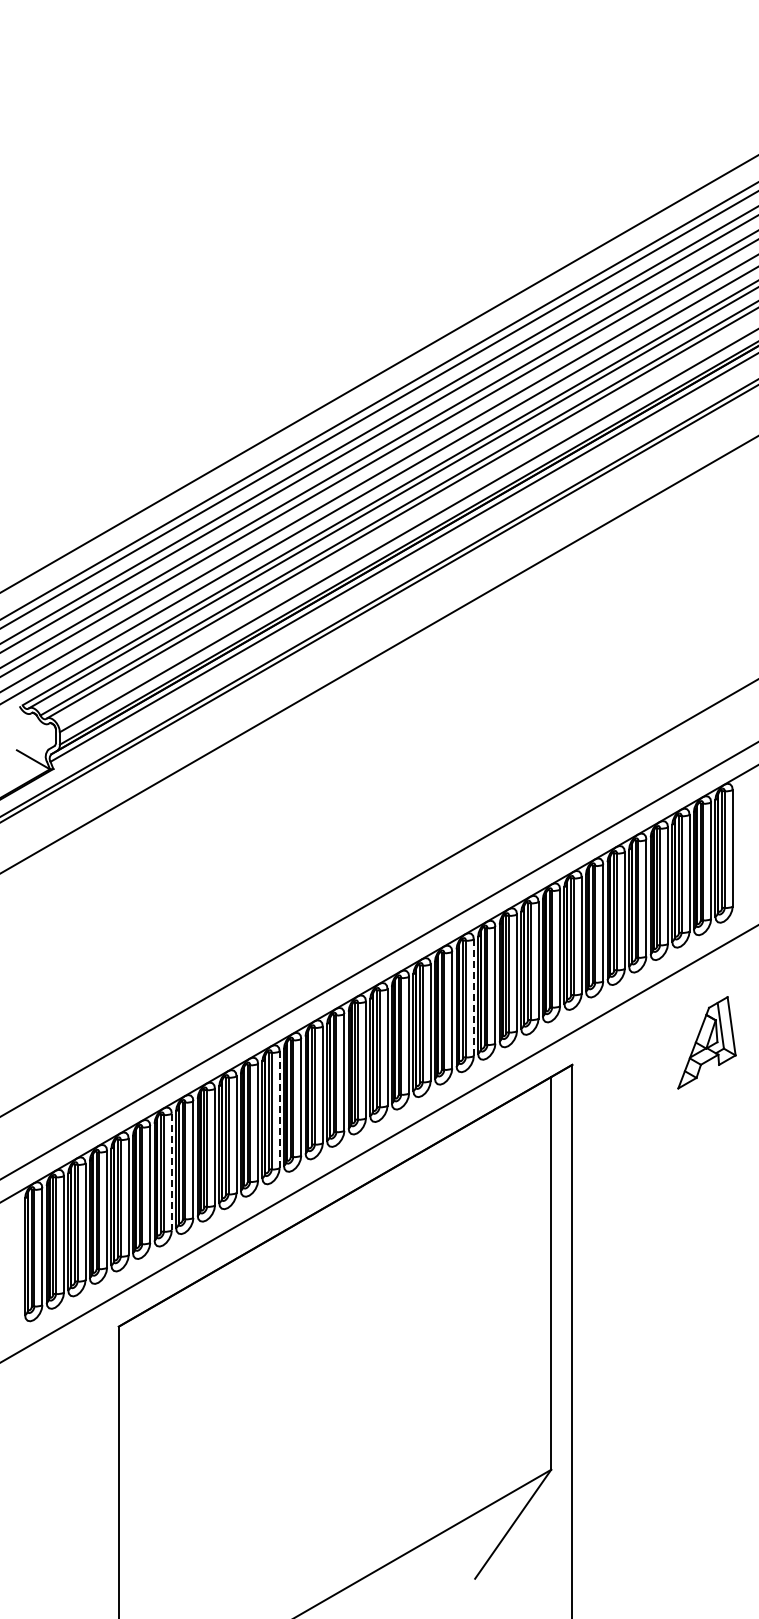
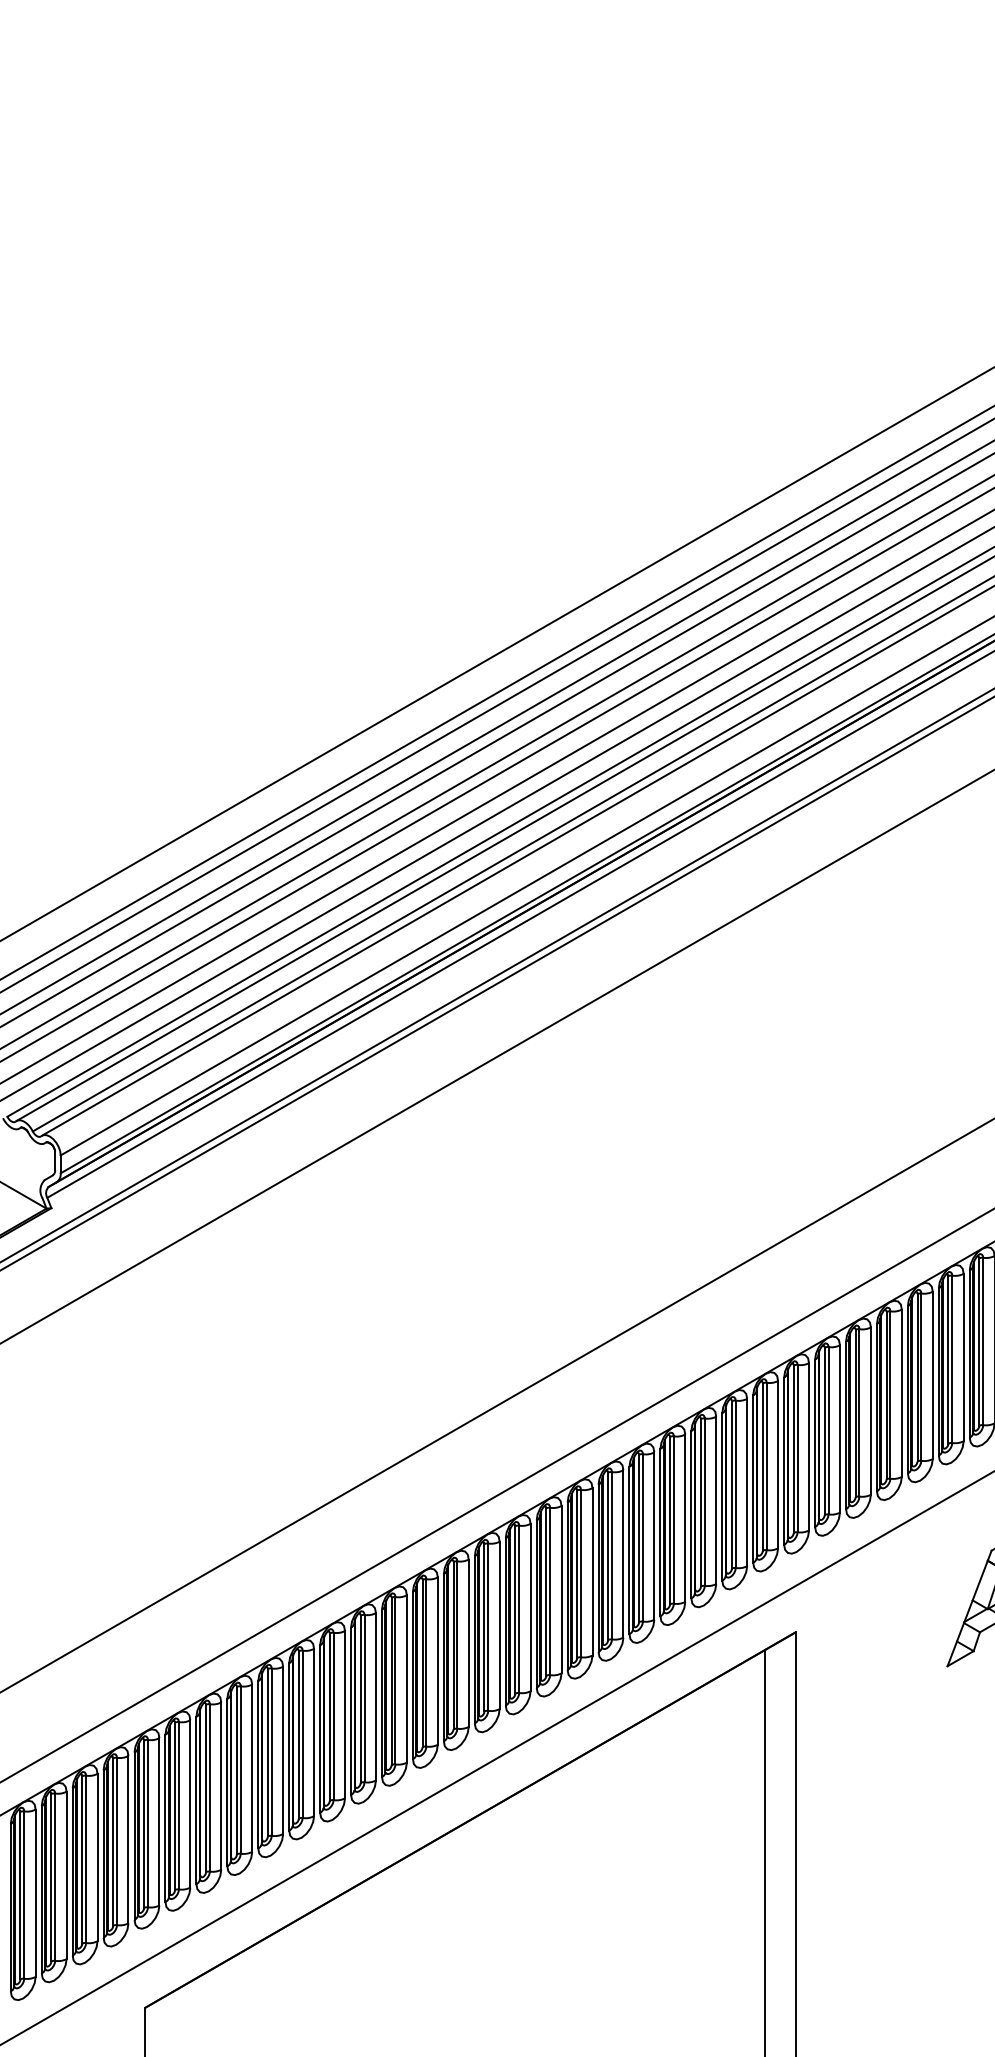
line: (473, 998) -> (653, 1537), dashed -> solid
line: (279, 1110) -> (375, 1697), dashed -> solid
line: (171, 1172) -> (220, 1786), dashed -> solid

